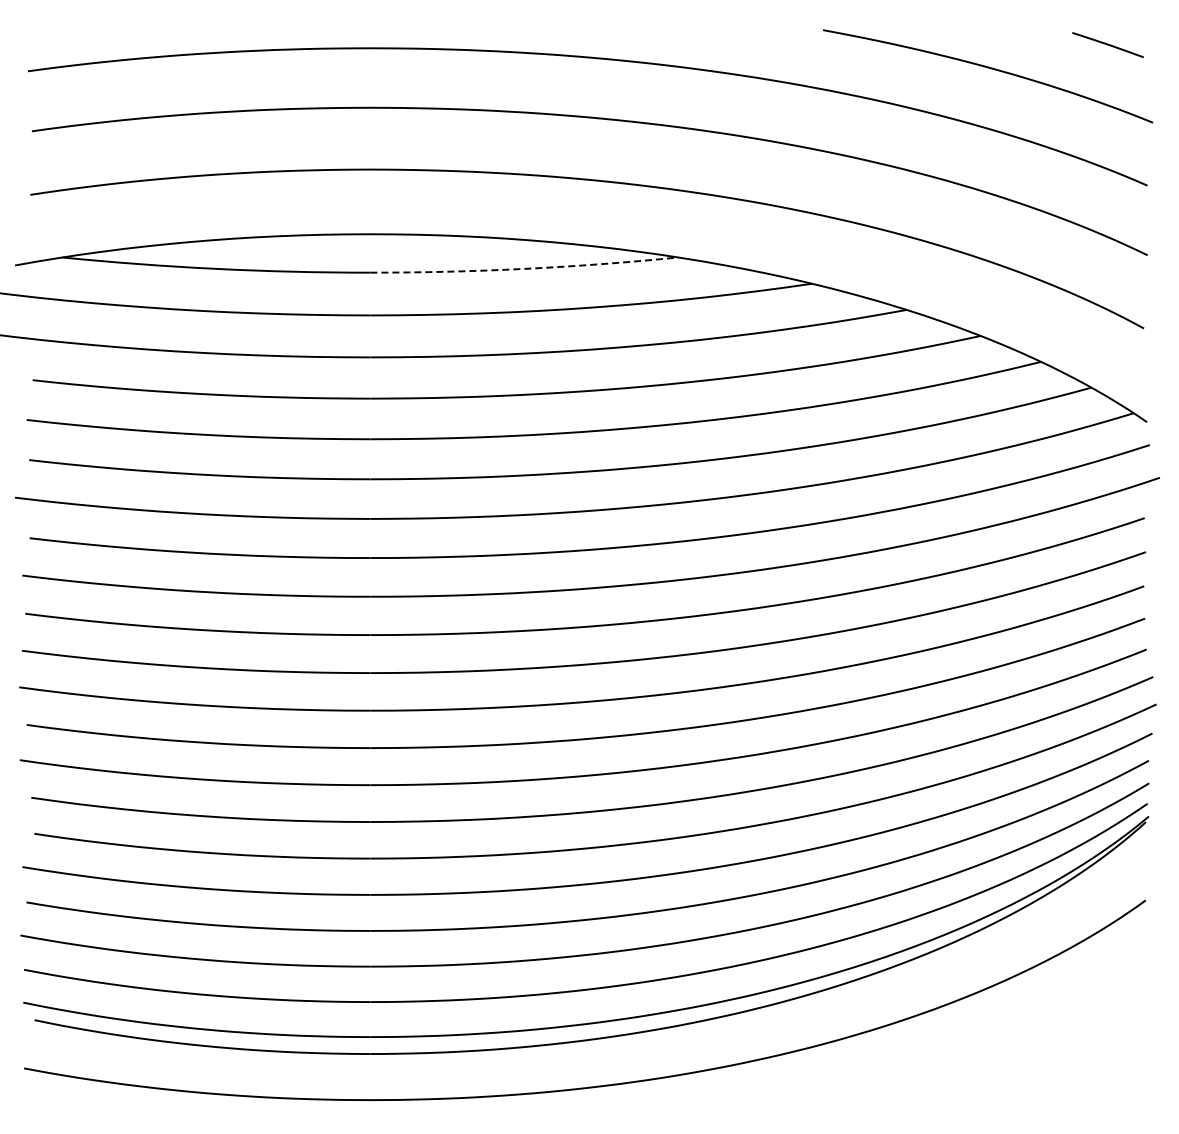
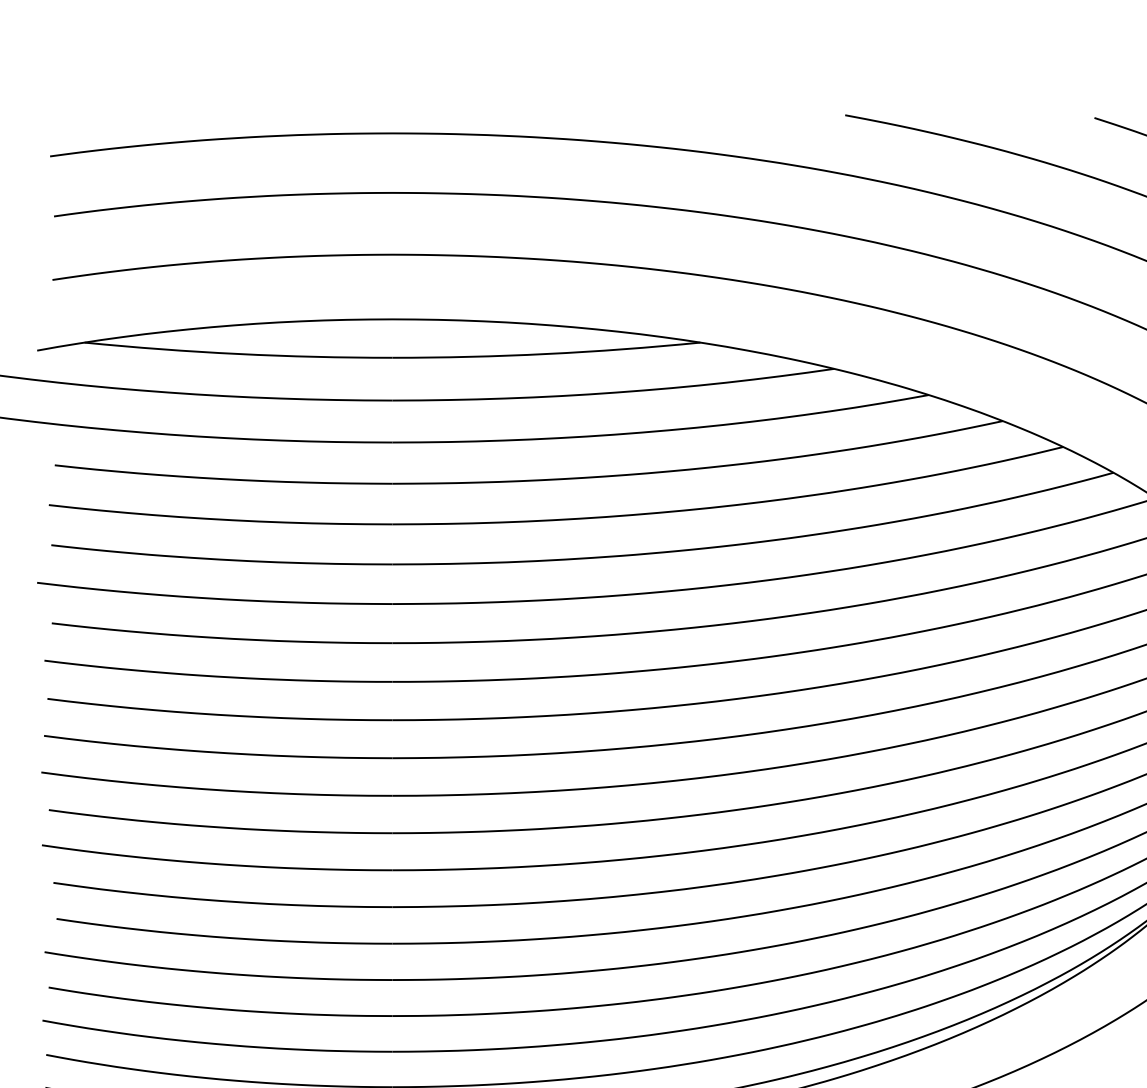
arc: (524, 268) -> (546, 353), dashed -> solid

